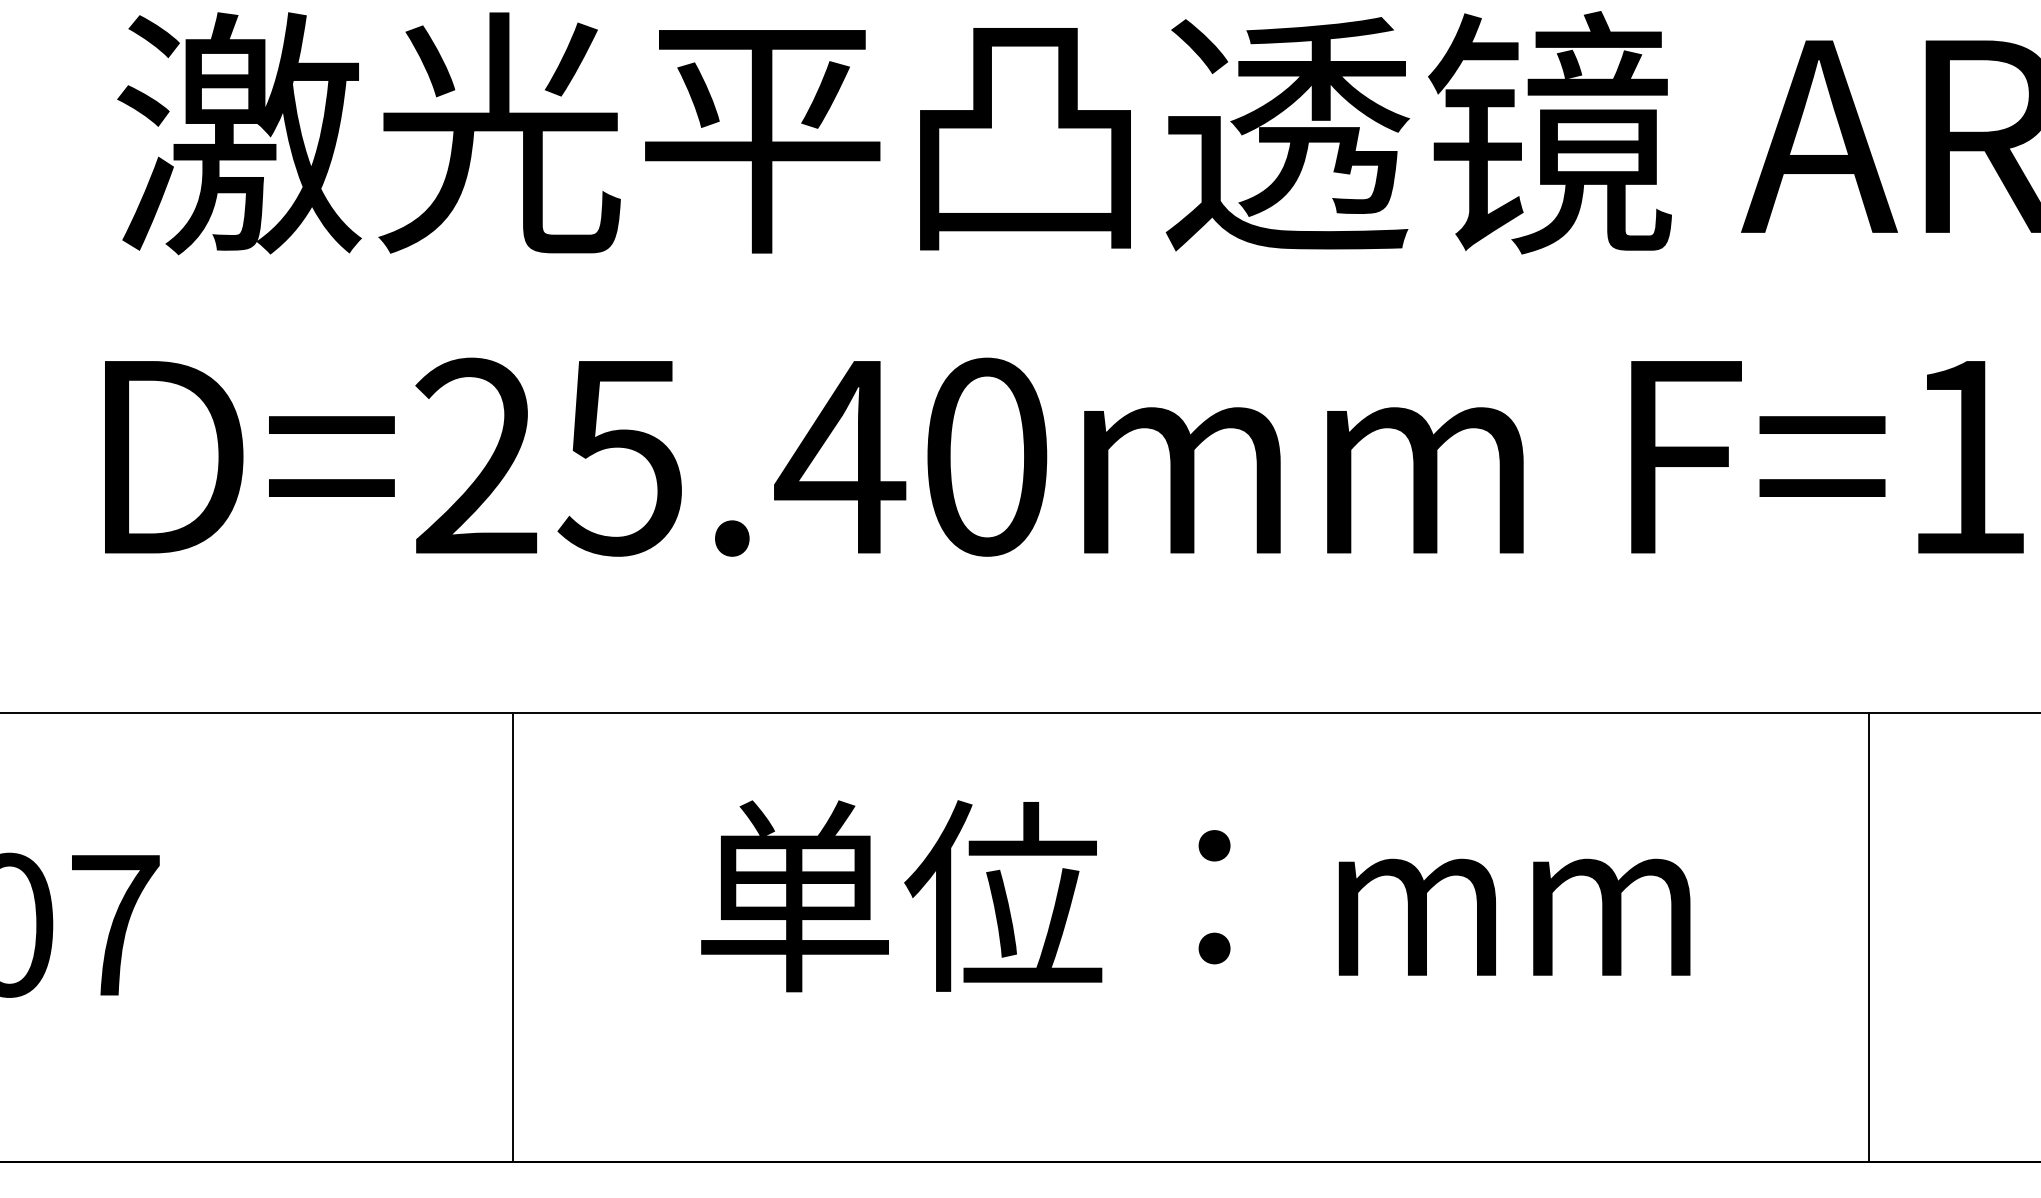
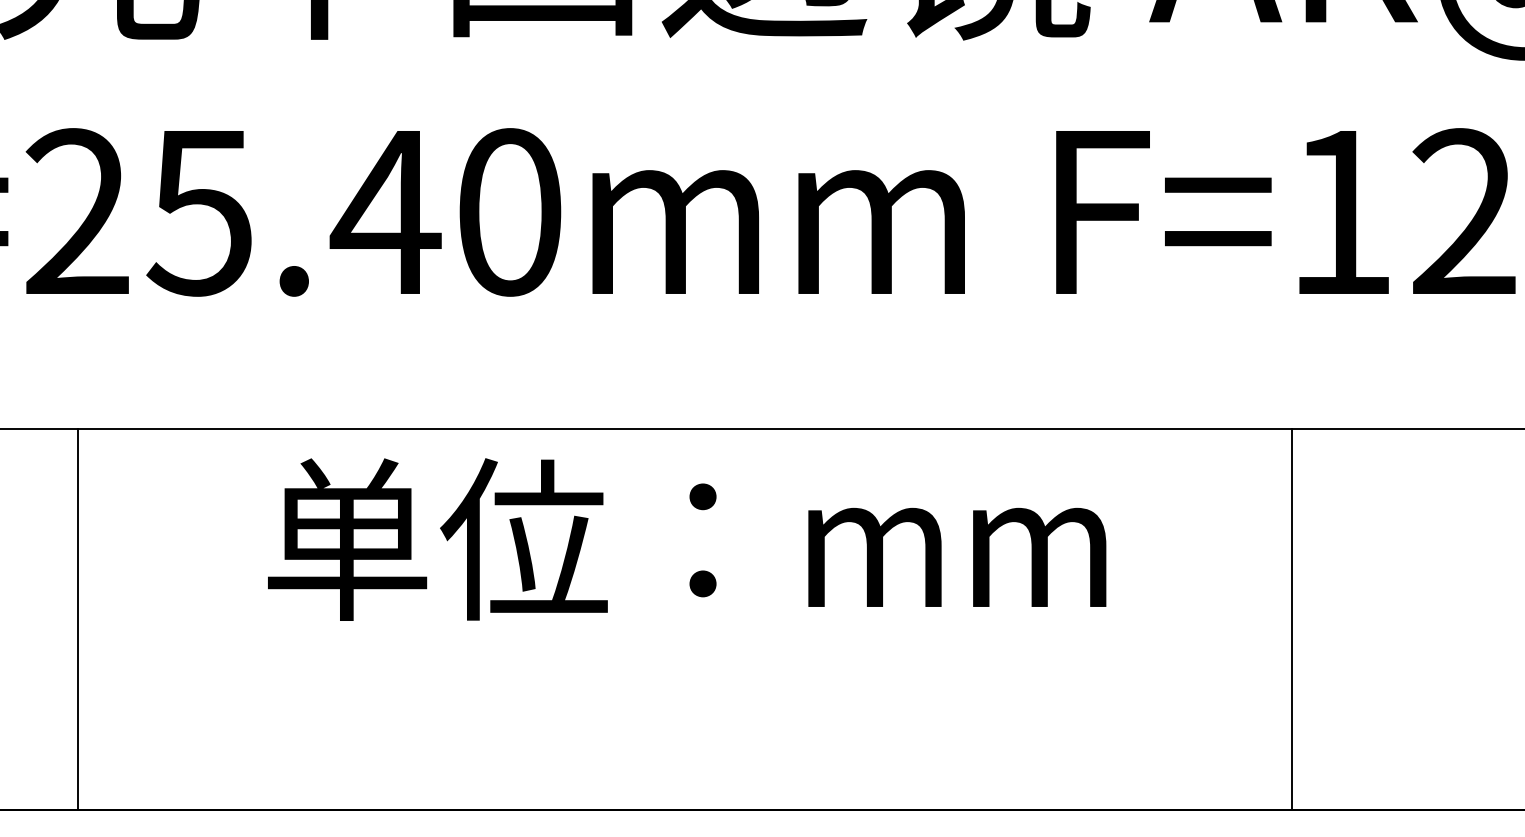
text: (1195, 896) -> (686, 539), moved
line: (512, 937) -> (77, 619), moved
line: (1869, 937) -> (1291, 619), moved

